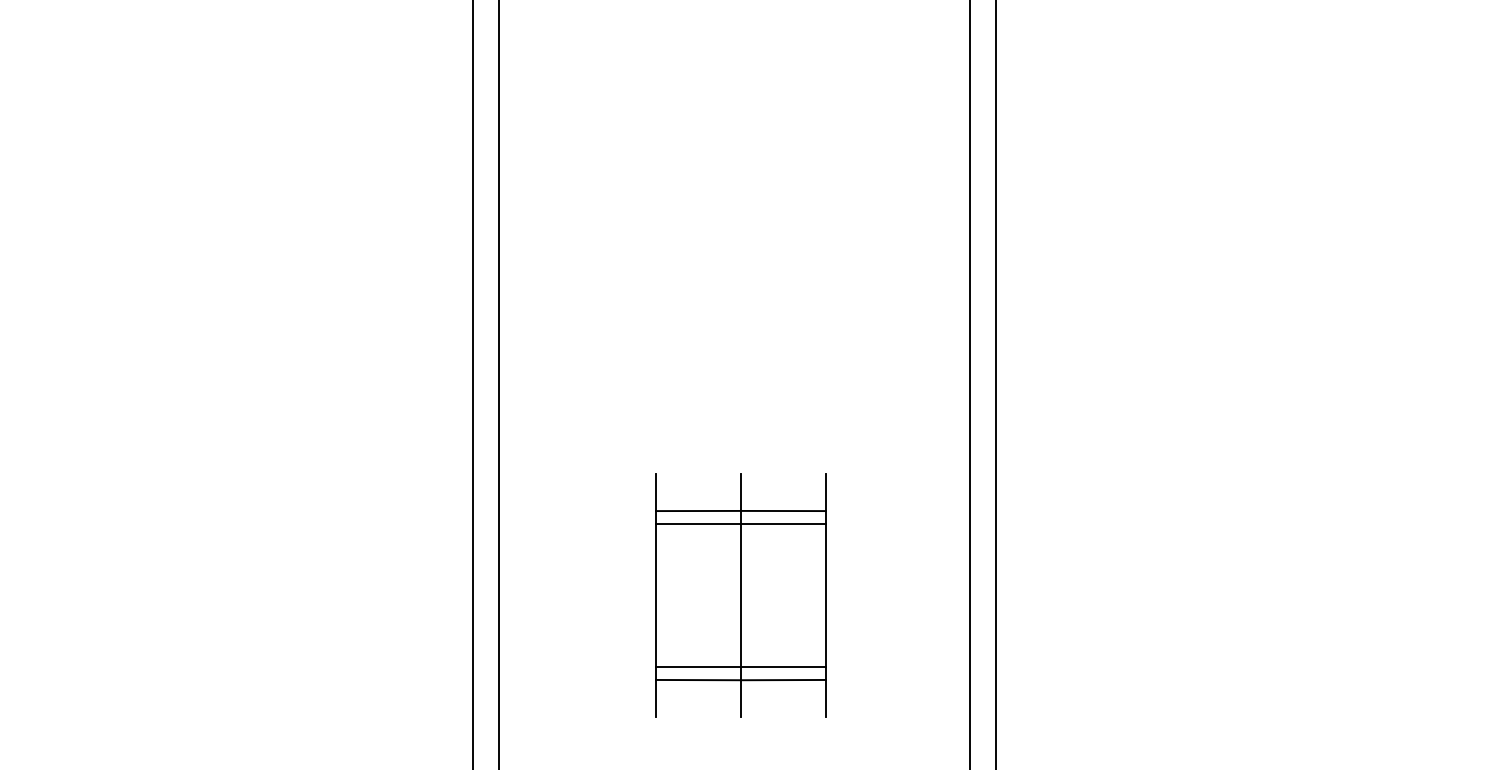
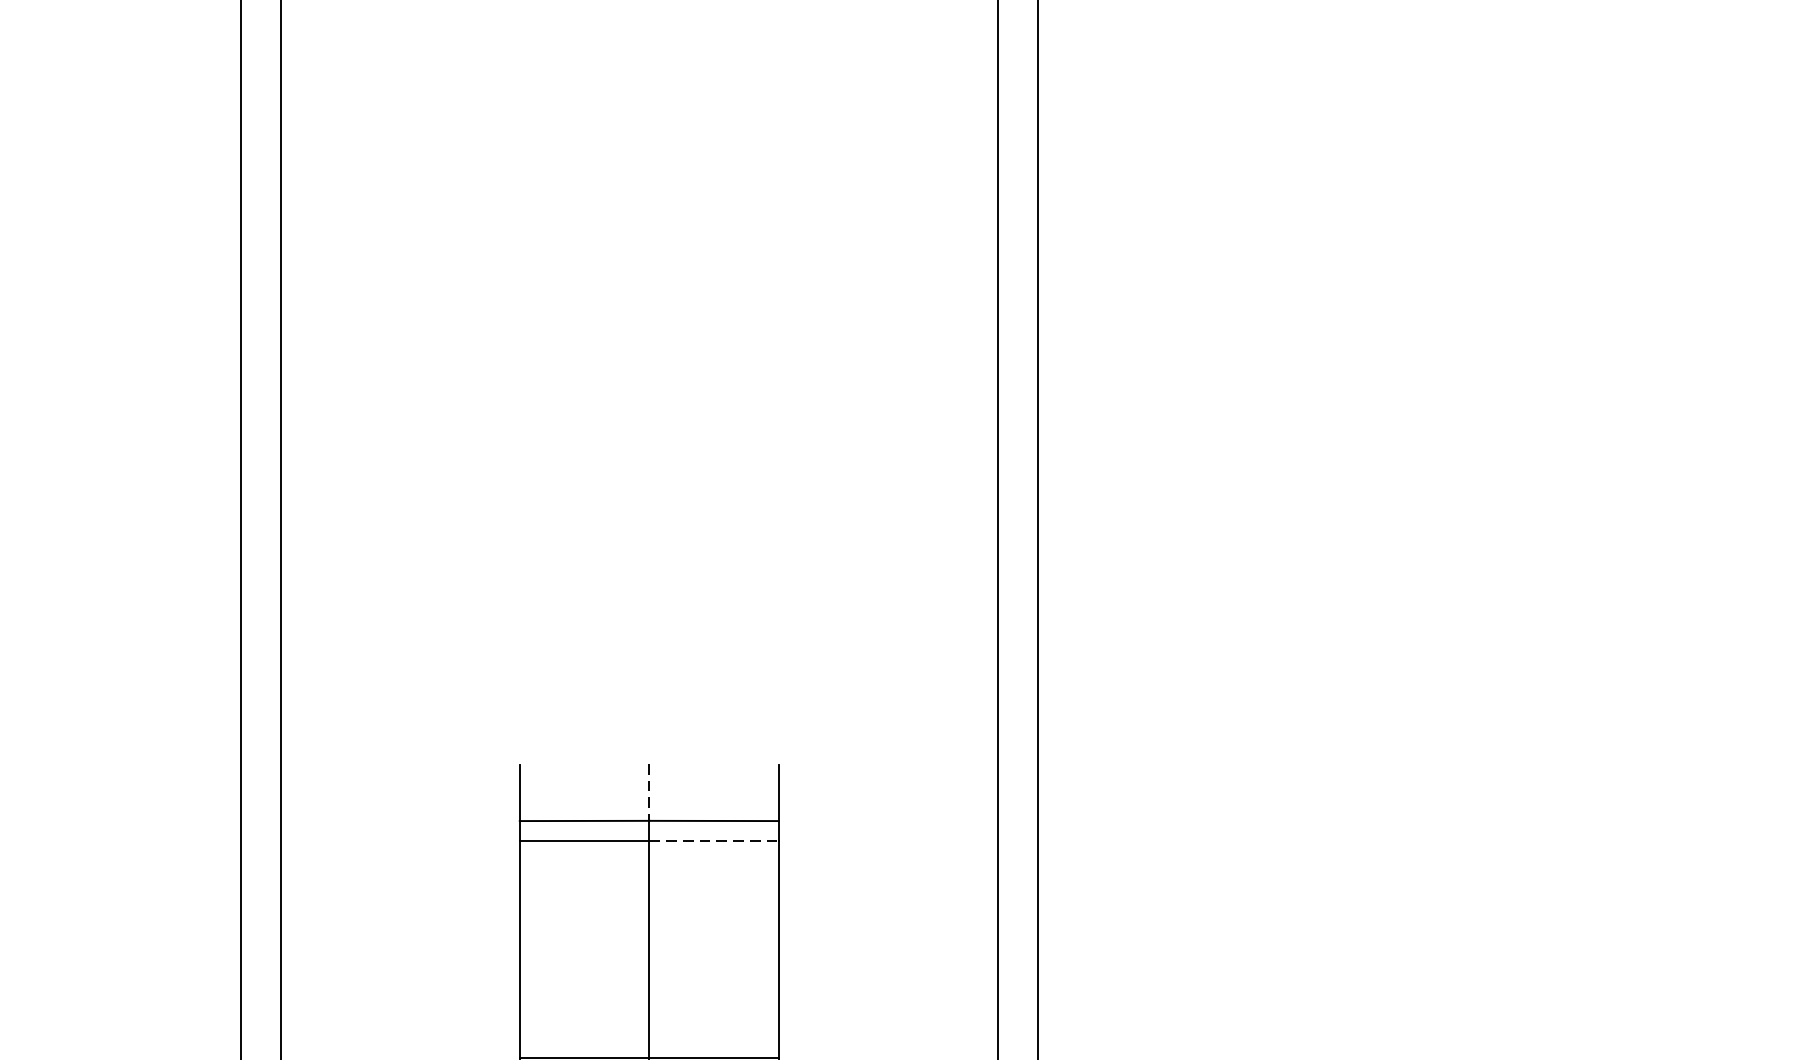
line: (740, 492) -> (648, 792), solid -> dashed
line: (783, 524) -> (714, 841), solid -> dashed

